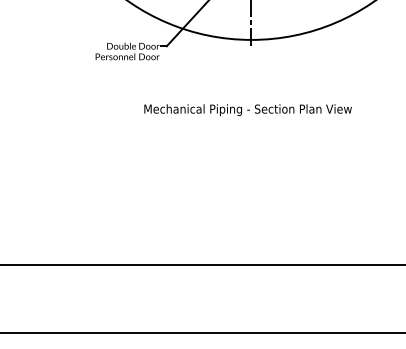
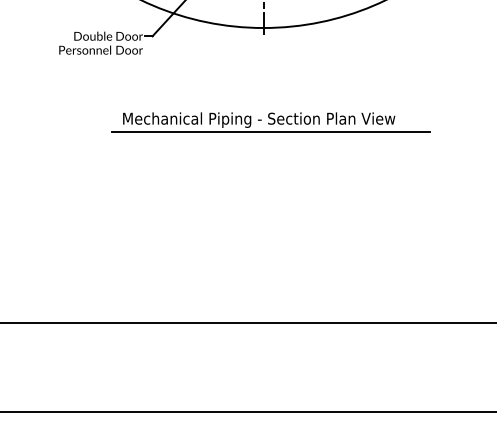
line: (257, 118) -> (271, 131), added

